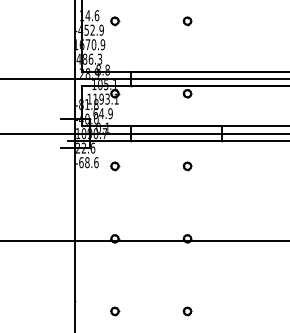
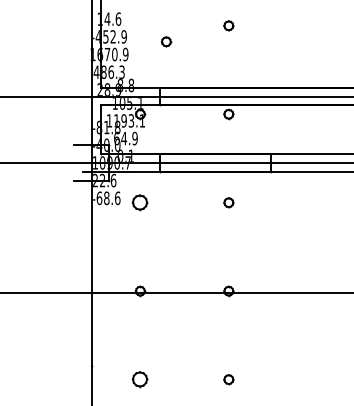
part: (115, 20) -> (166, 41), moved
part: (115, 166) -> (140, 202), size x1.6
part: (115, 311) -> (140, 379), size x1.6

